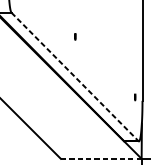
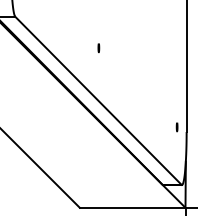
line: (75, 77) -> (98, 101), dashed -> solid
line: (101, 158) -> (132, 207), dashed -> solid

